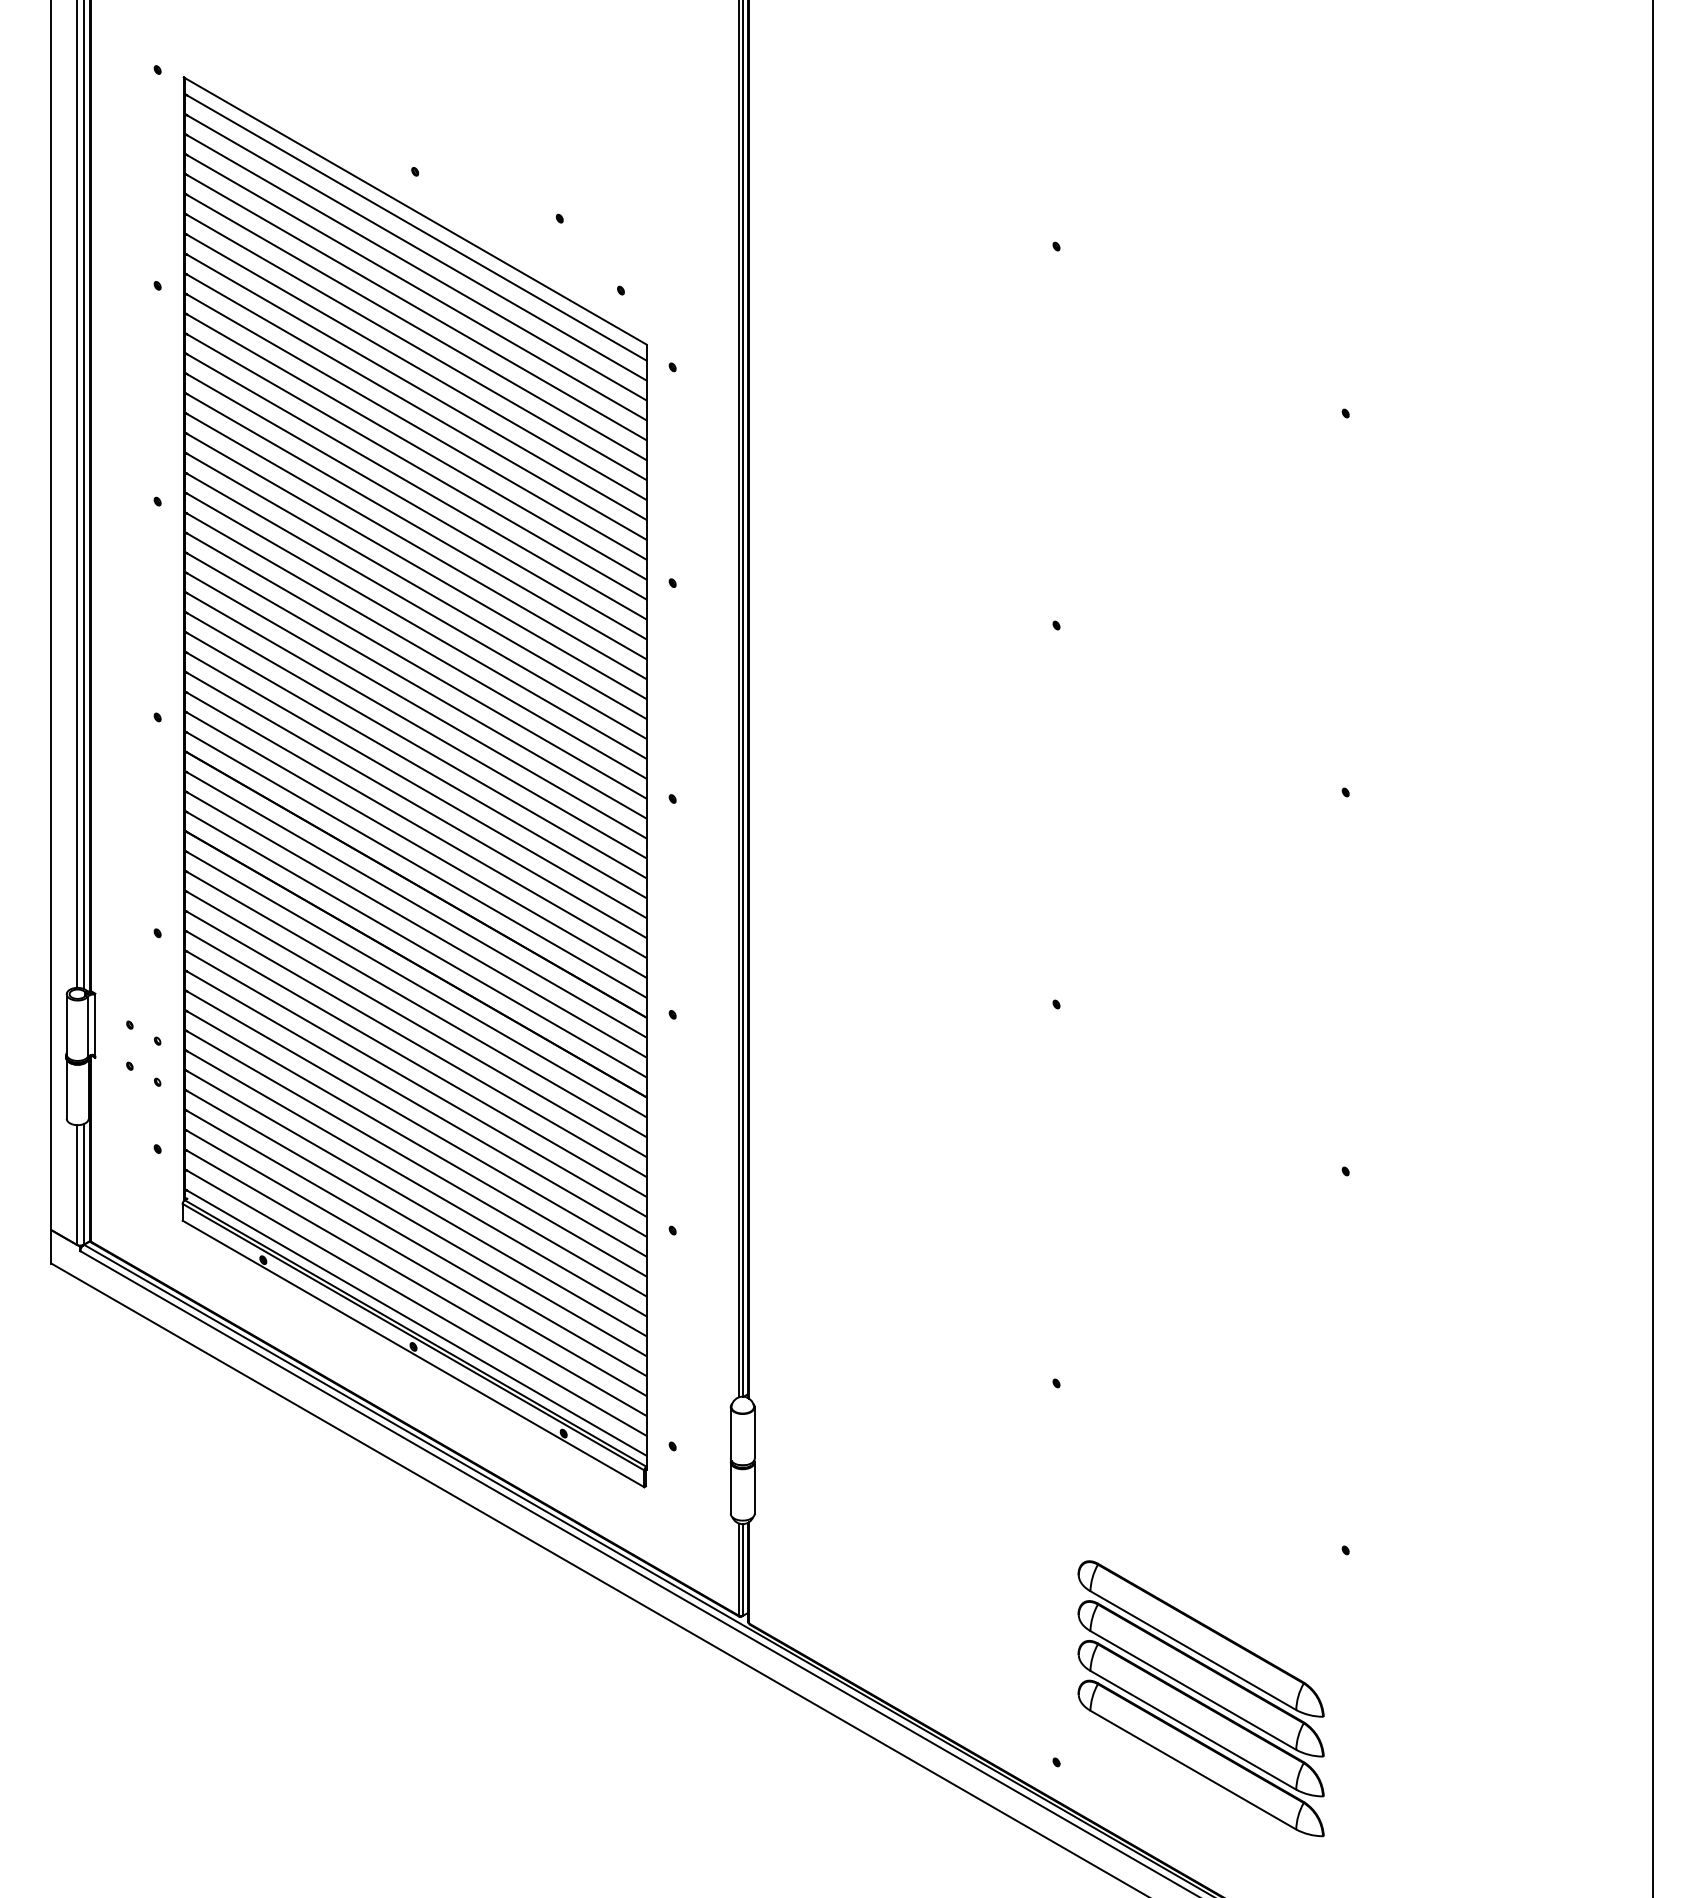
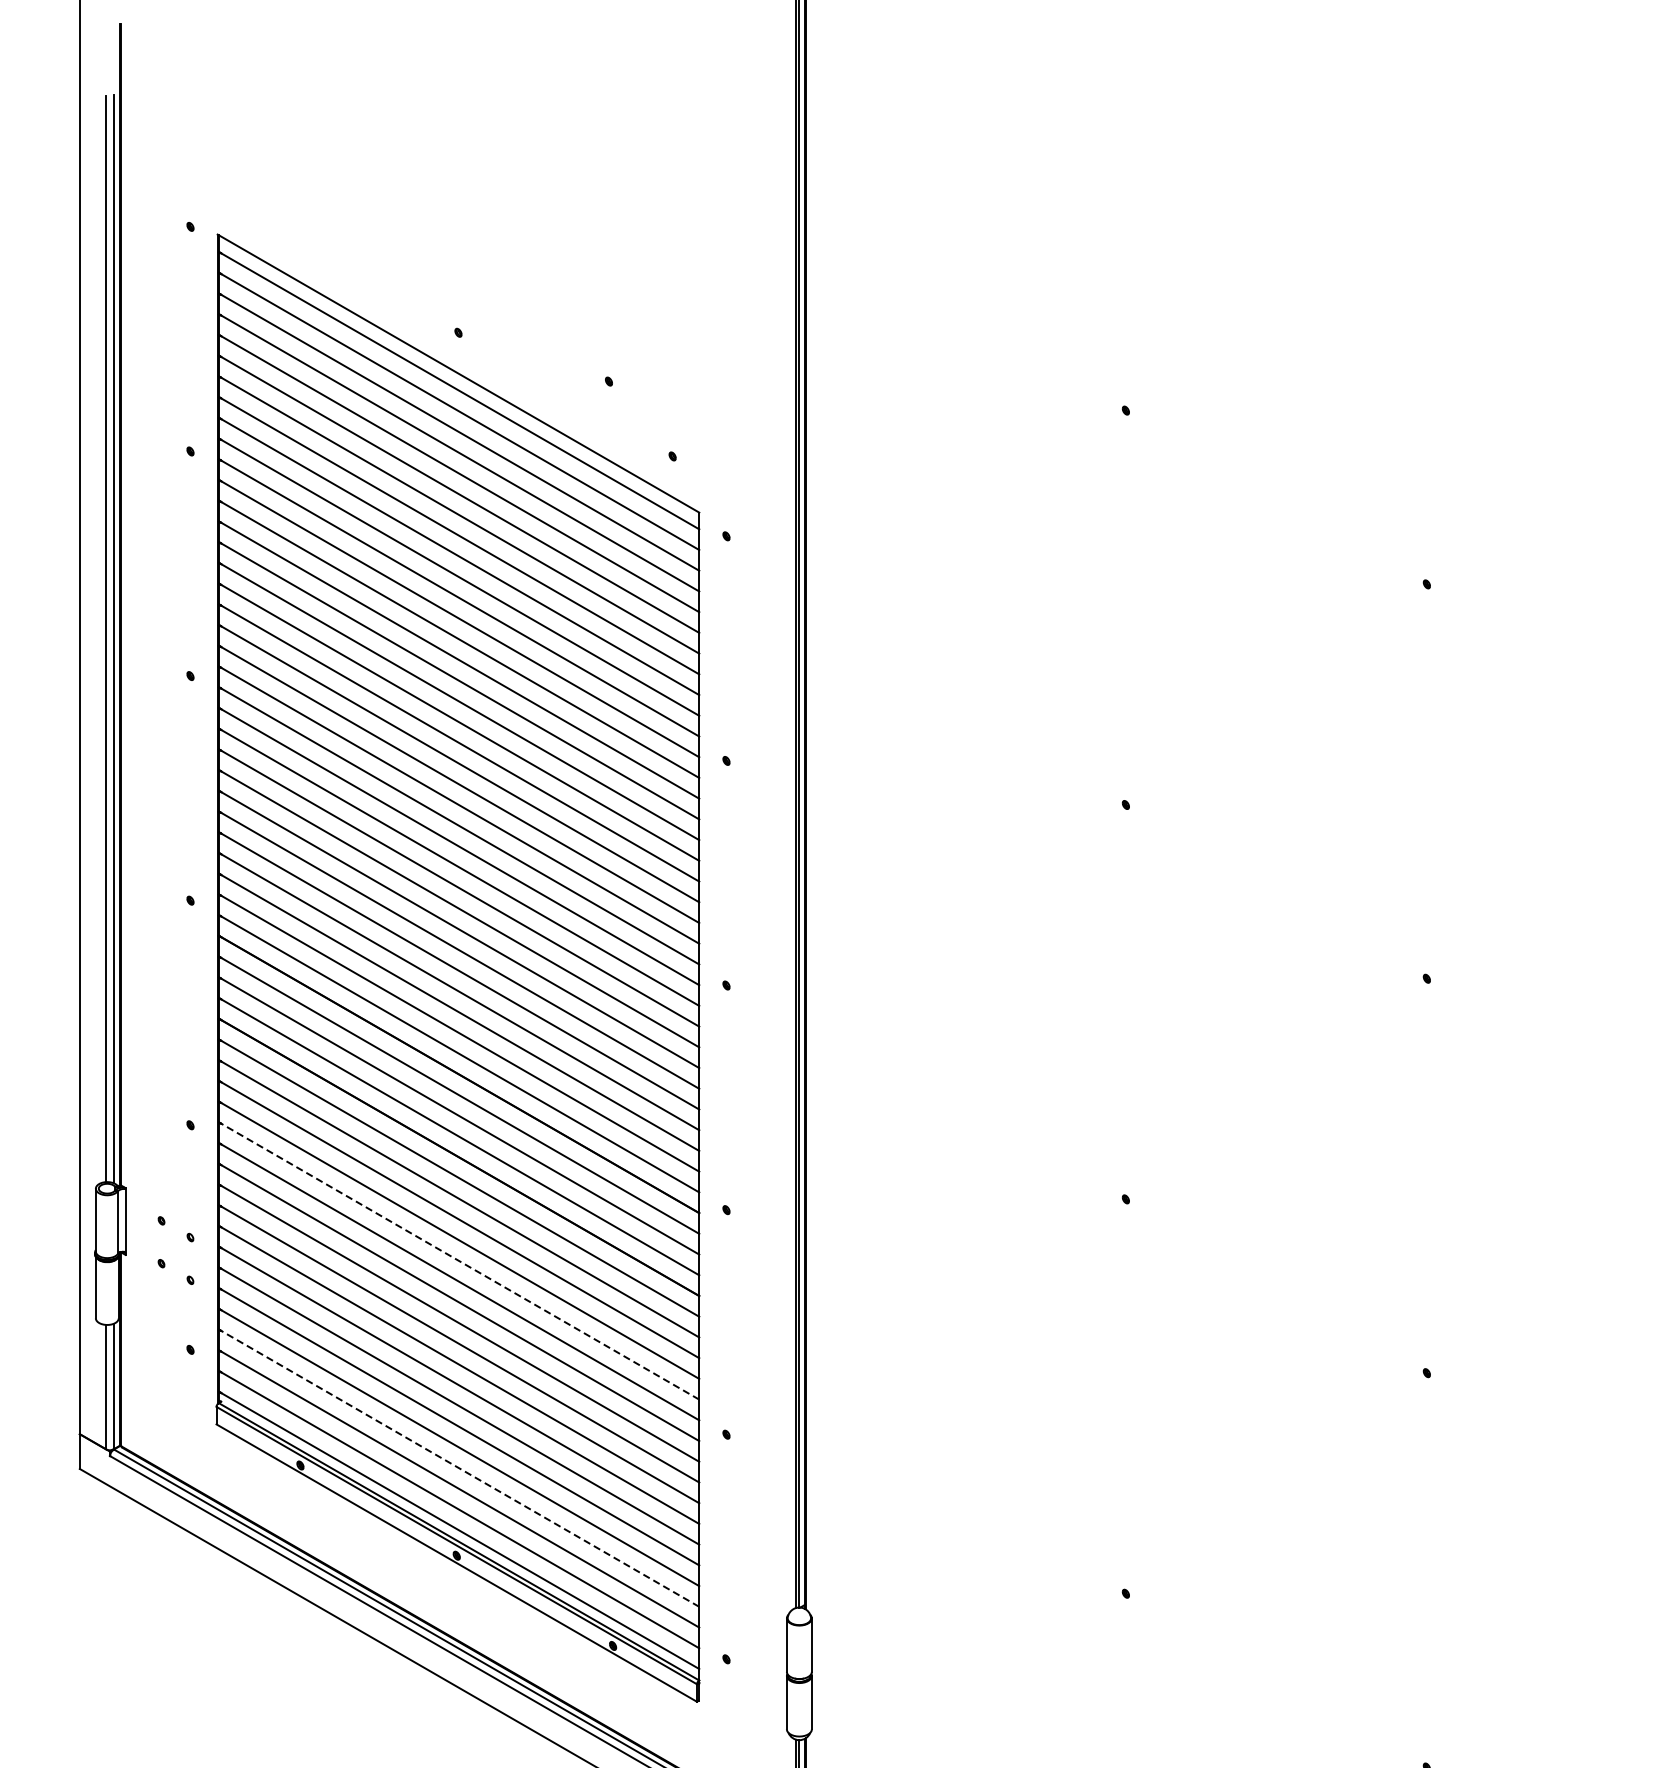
line: (415, 1063) -> (458, 1260), solid -> dashed
line: (415, 1262) -> (458, 1467), solid -> dashed

